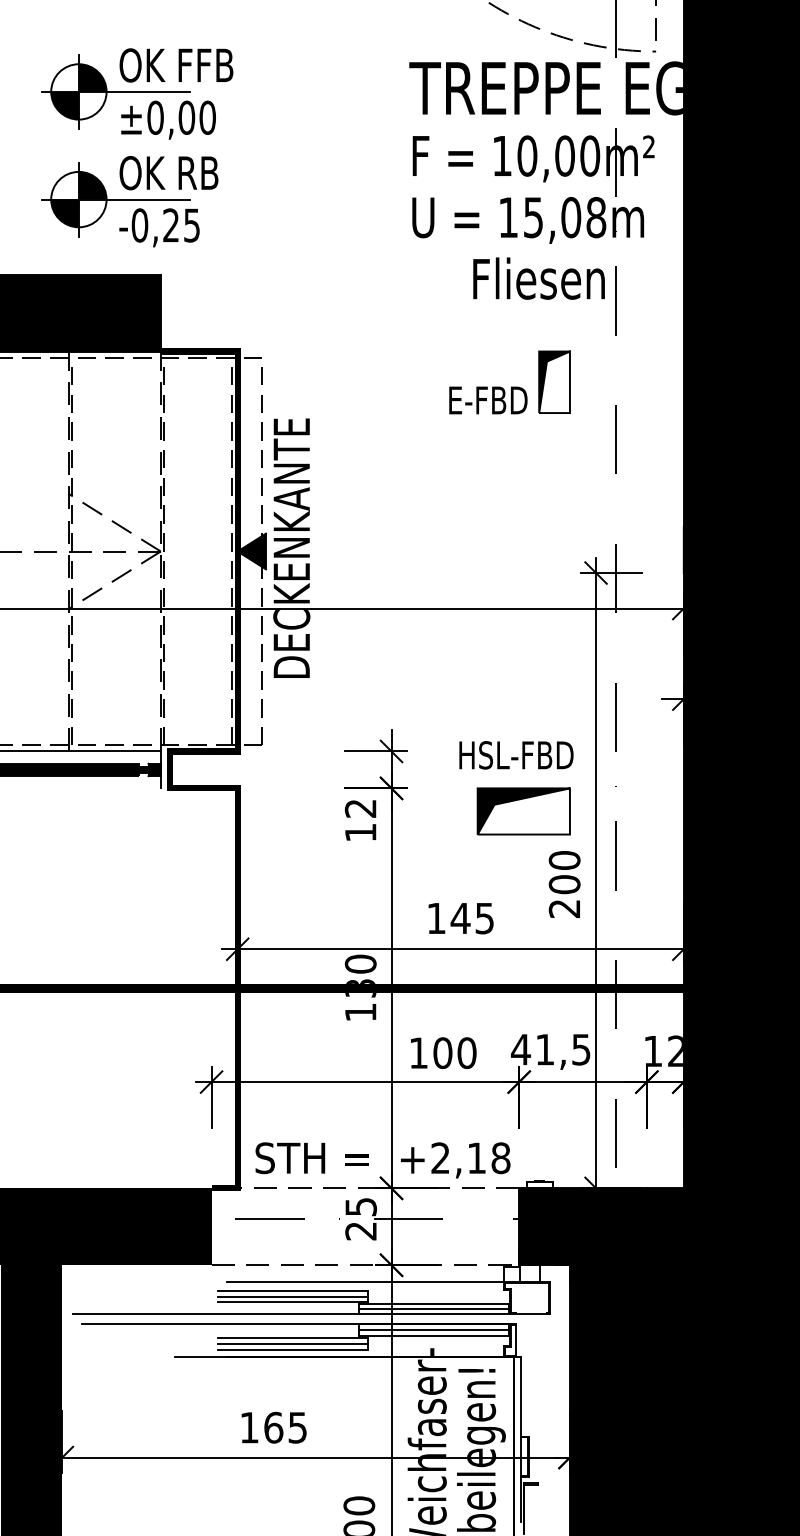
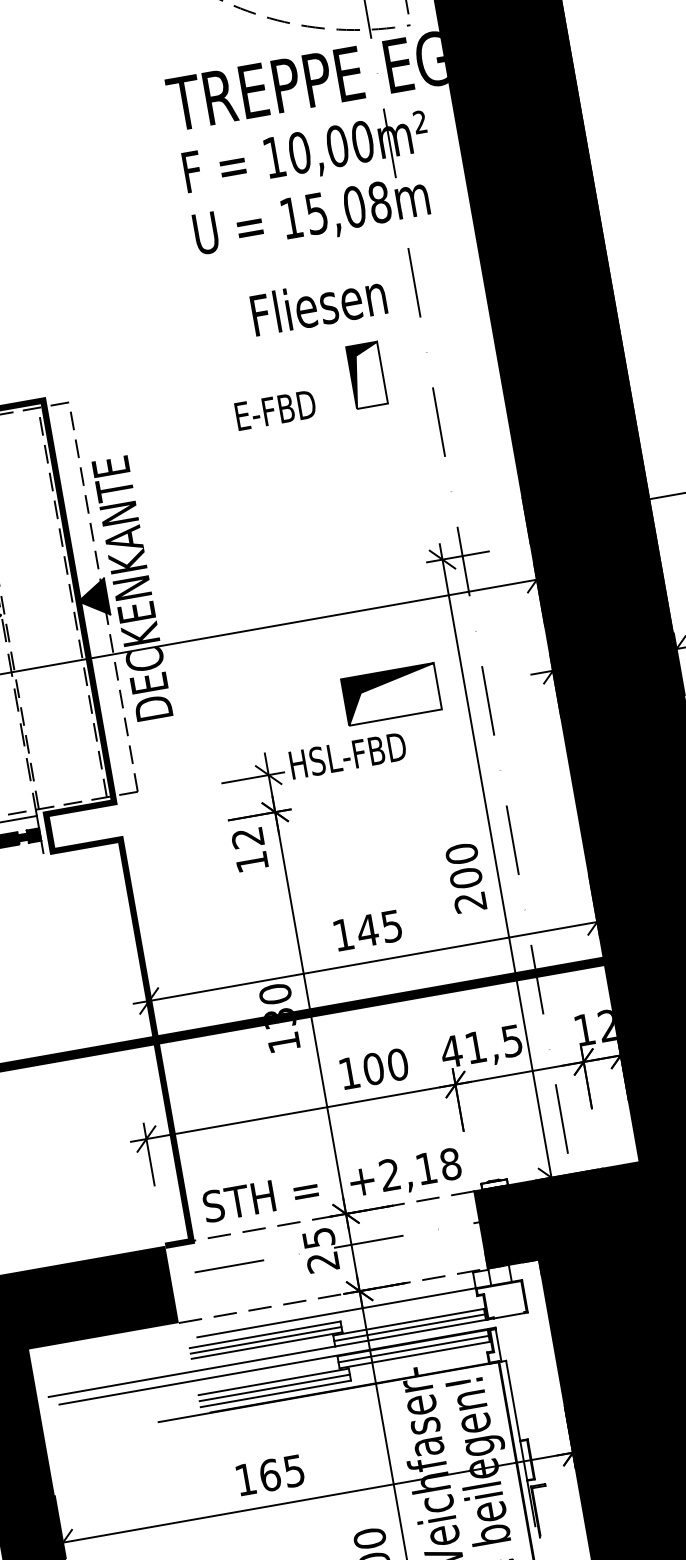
text: (538, 278) -> (318, 304), moved
text: (488, 400) -> (275, 410), moved
text: (516, 755) -> (348, 755), moved
part: (523, 811) -> (391, 694), moved

